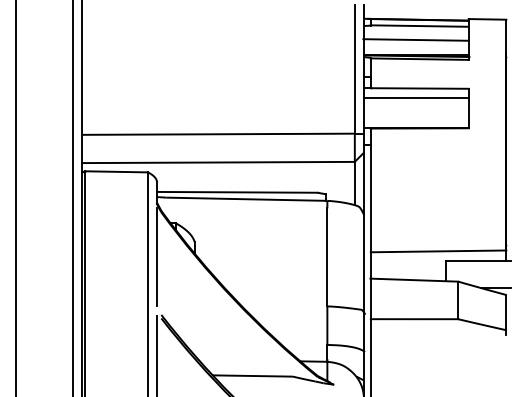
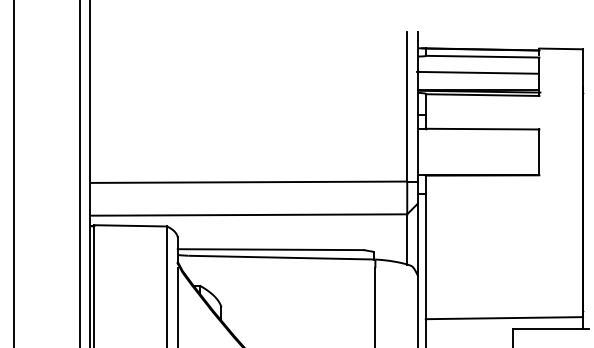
line: (416, 98) -> (478, 140), removed

